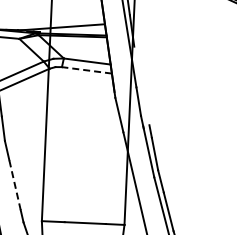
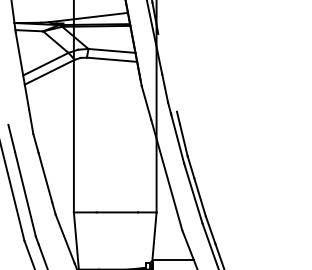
line: (86, 70) -> (111, 59), dashed -> solid
line: (15, 184) -> (45, 177), dashed -> solid

